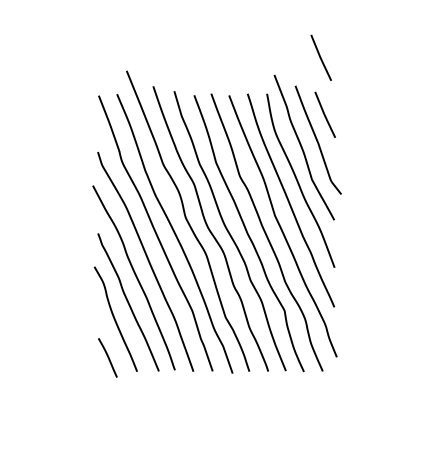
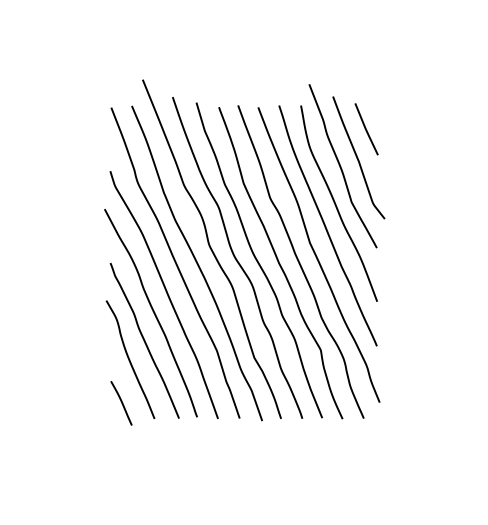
line: (320, 57) -> (361, 64), removed

